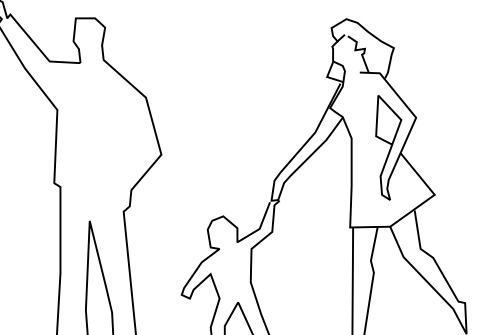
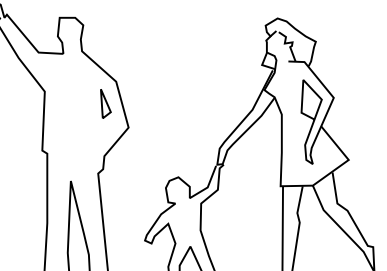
part: (132, 124) -> (105, 103), added

